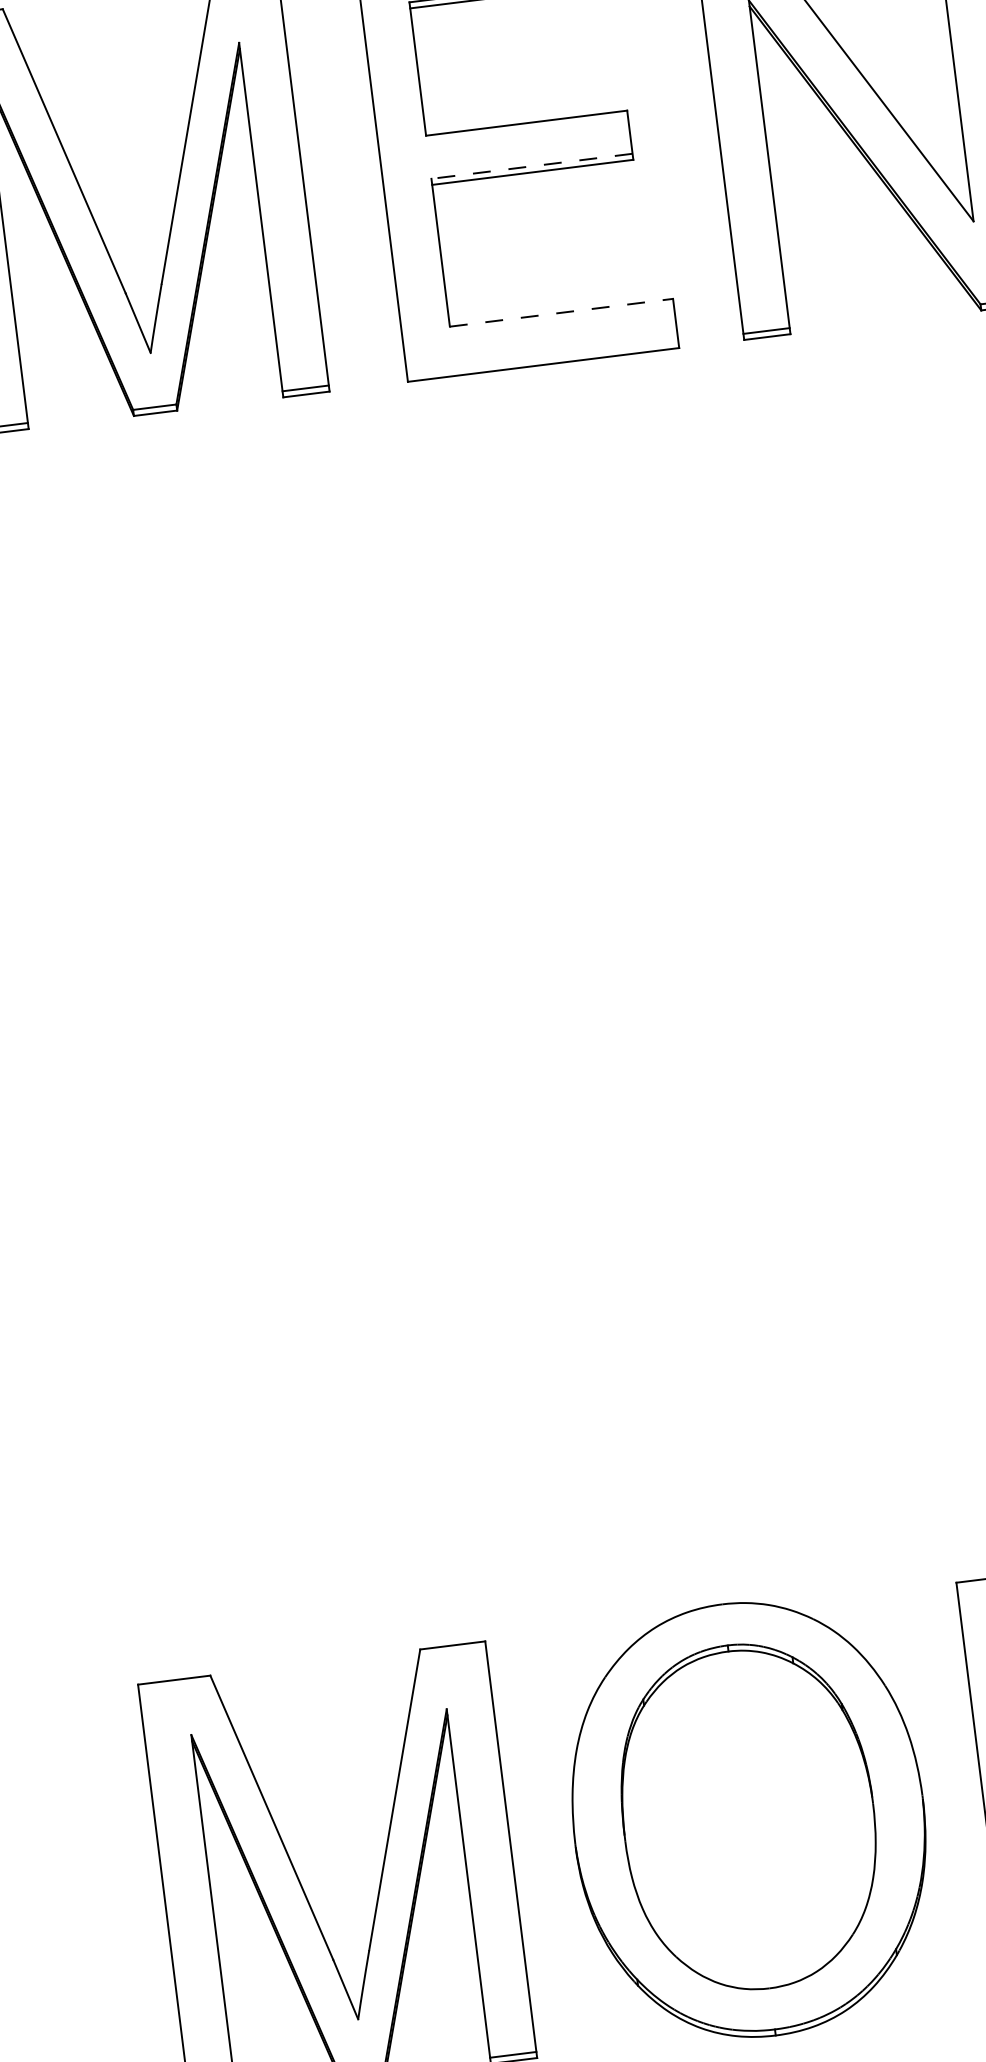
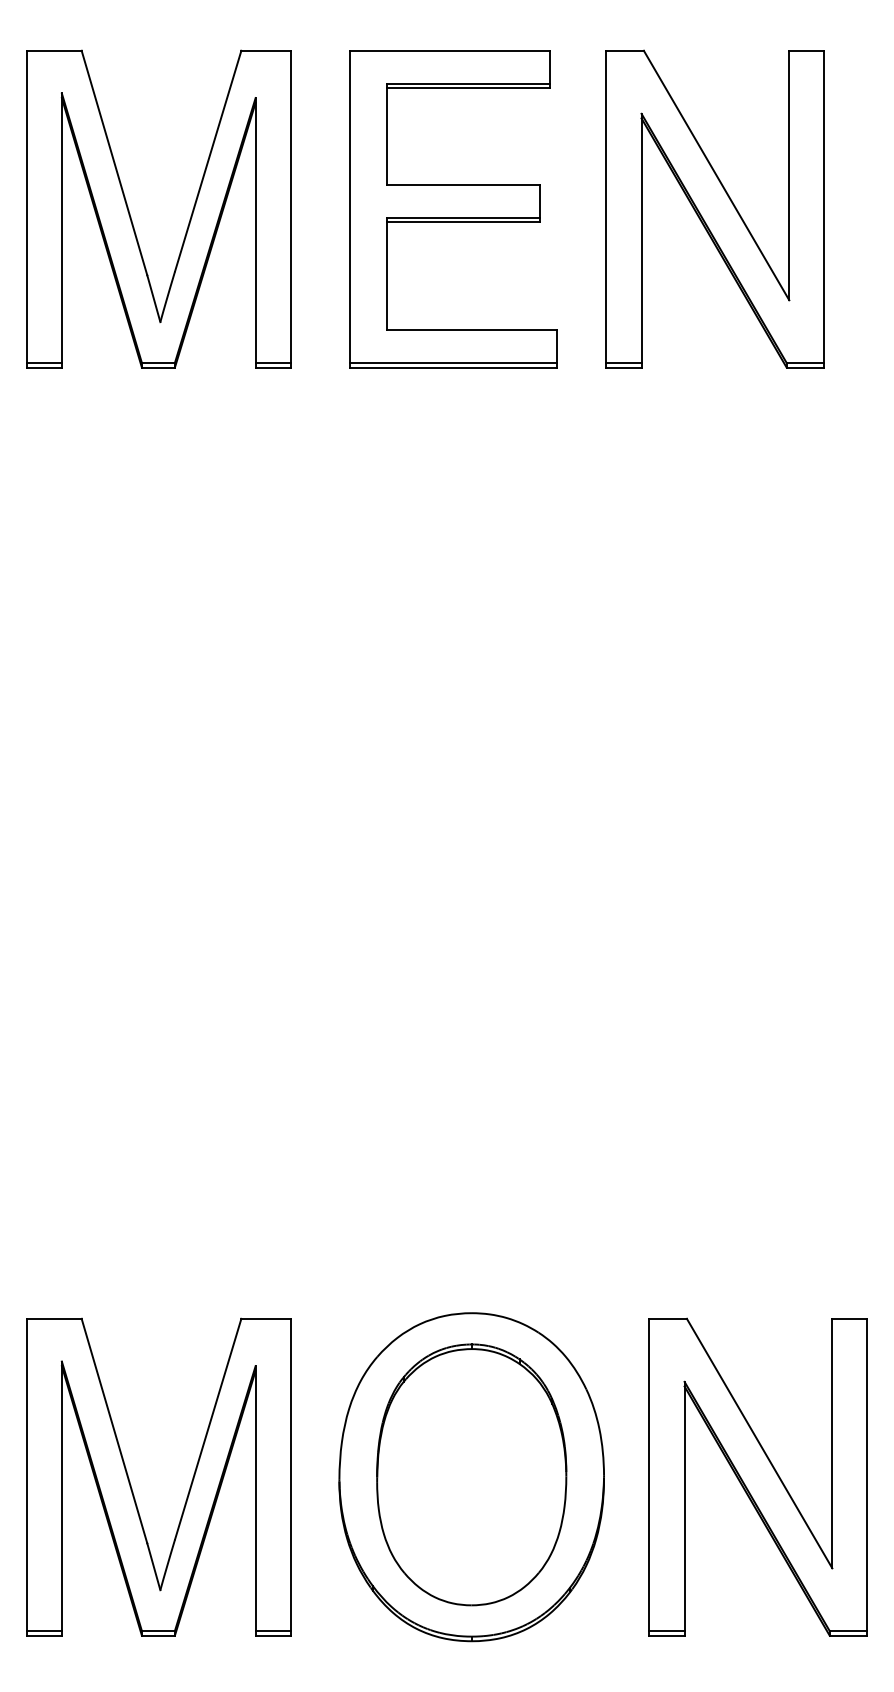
line: (531, 165) -> (463, 217), dashed -> solid
line: (560, 313) -> (471, 330), dashed -> solid
line: (542, 359) -> (453, 363), added

